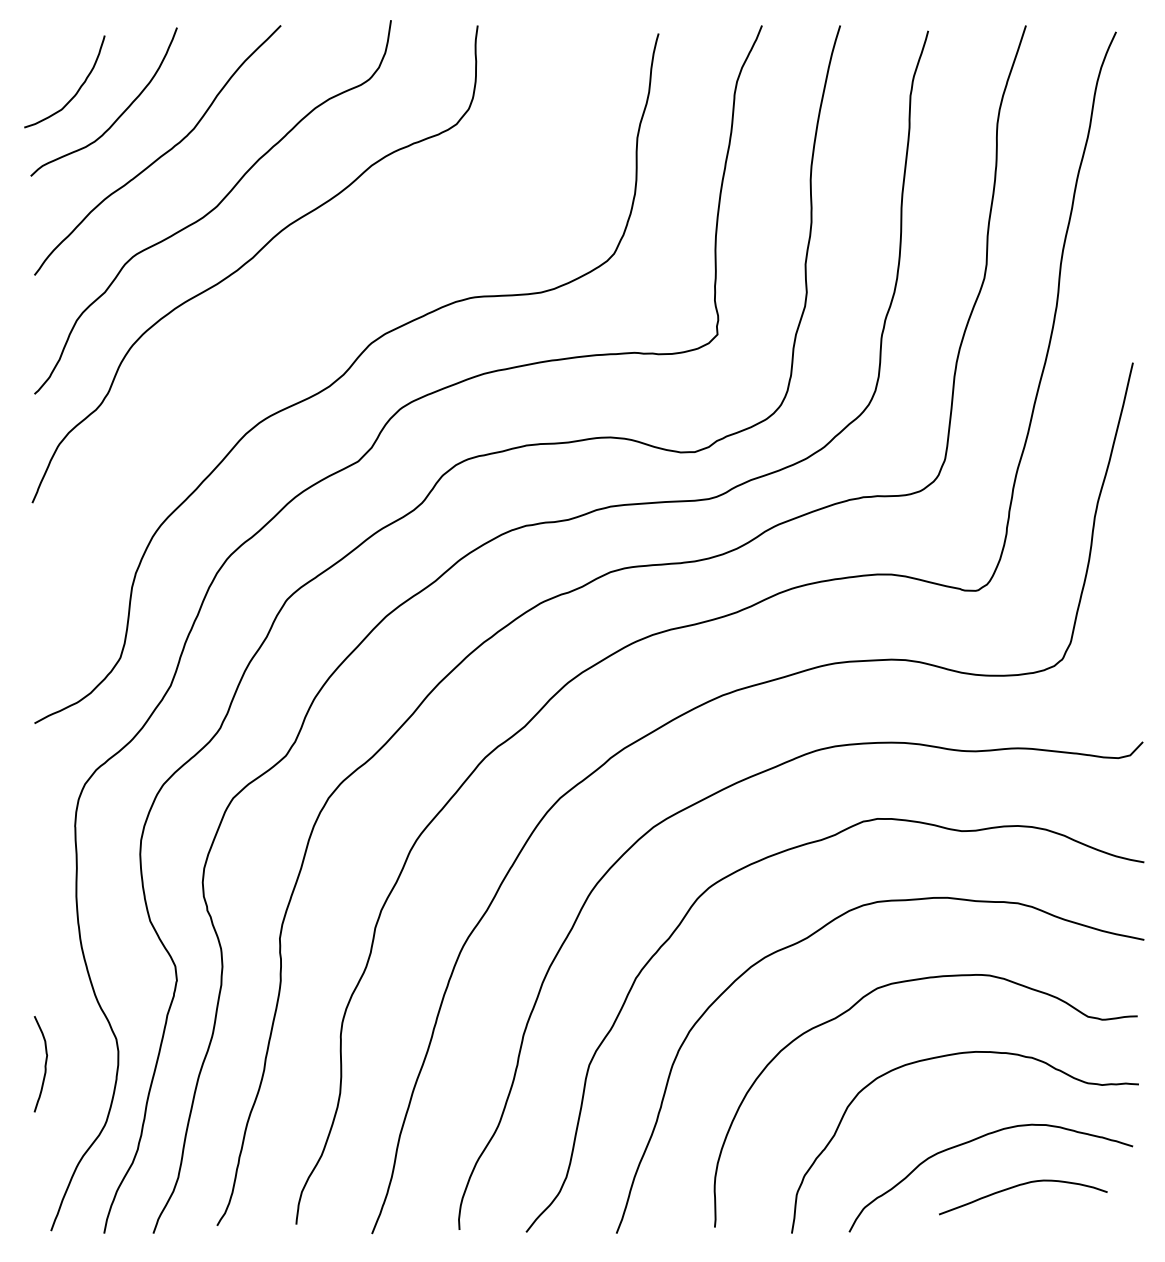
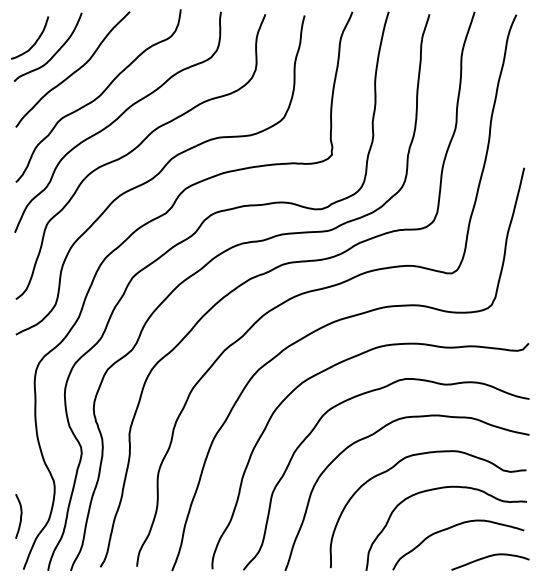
curve: (290, 325) -> (134, 150), added
curve: (44, 1064) -> (20, 516), moved
curve: (1021, 1187) -> (489, 557), moved

